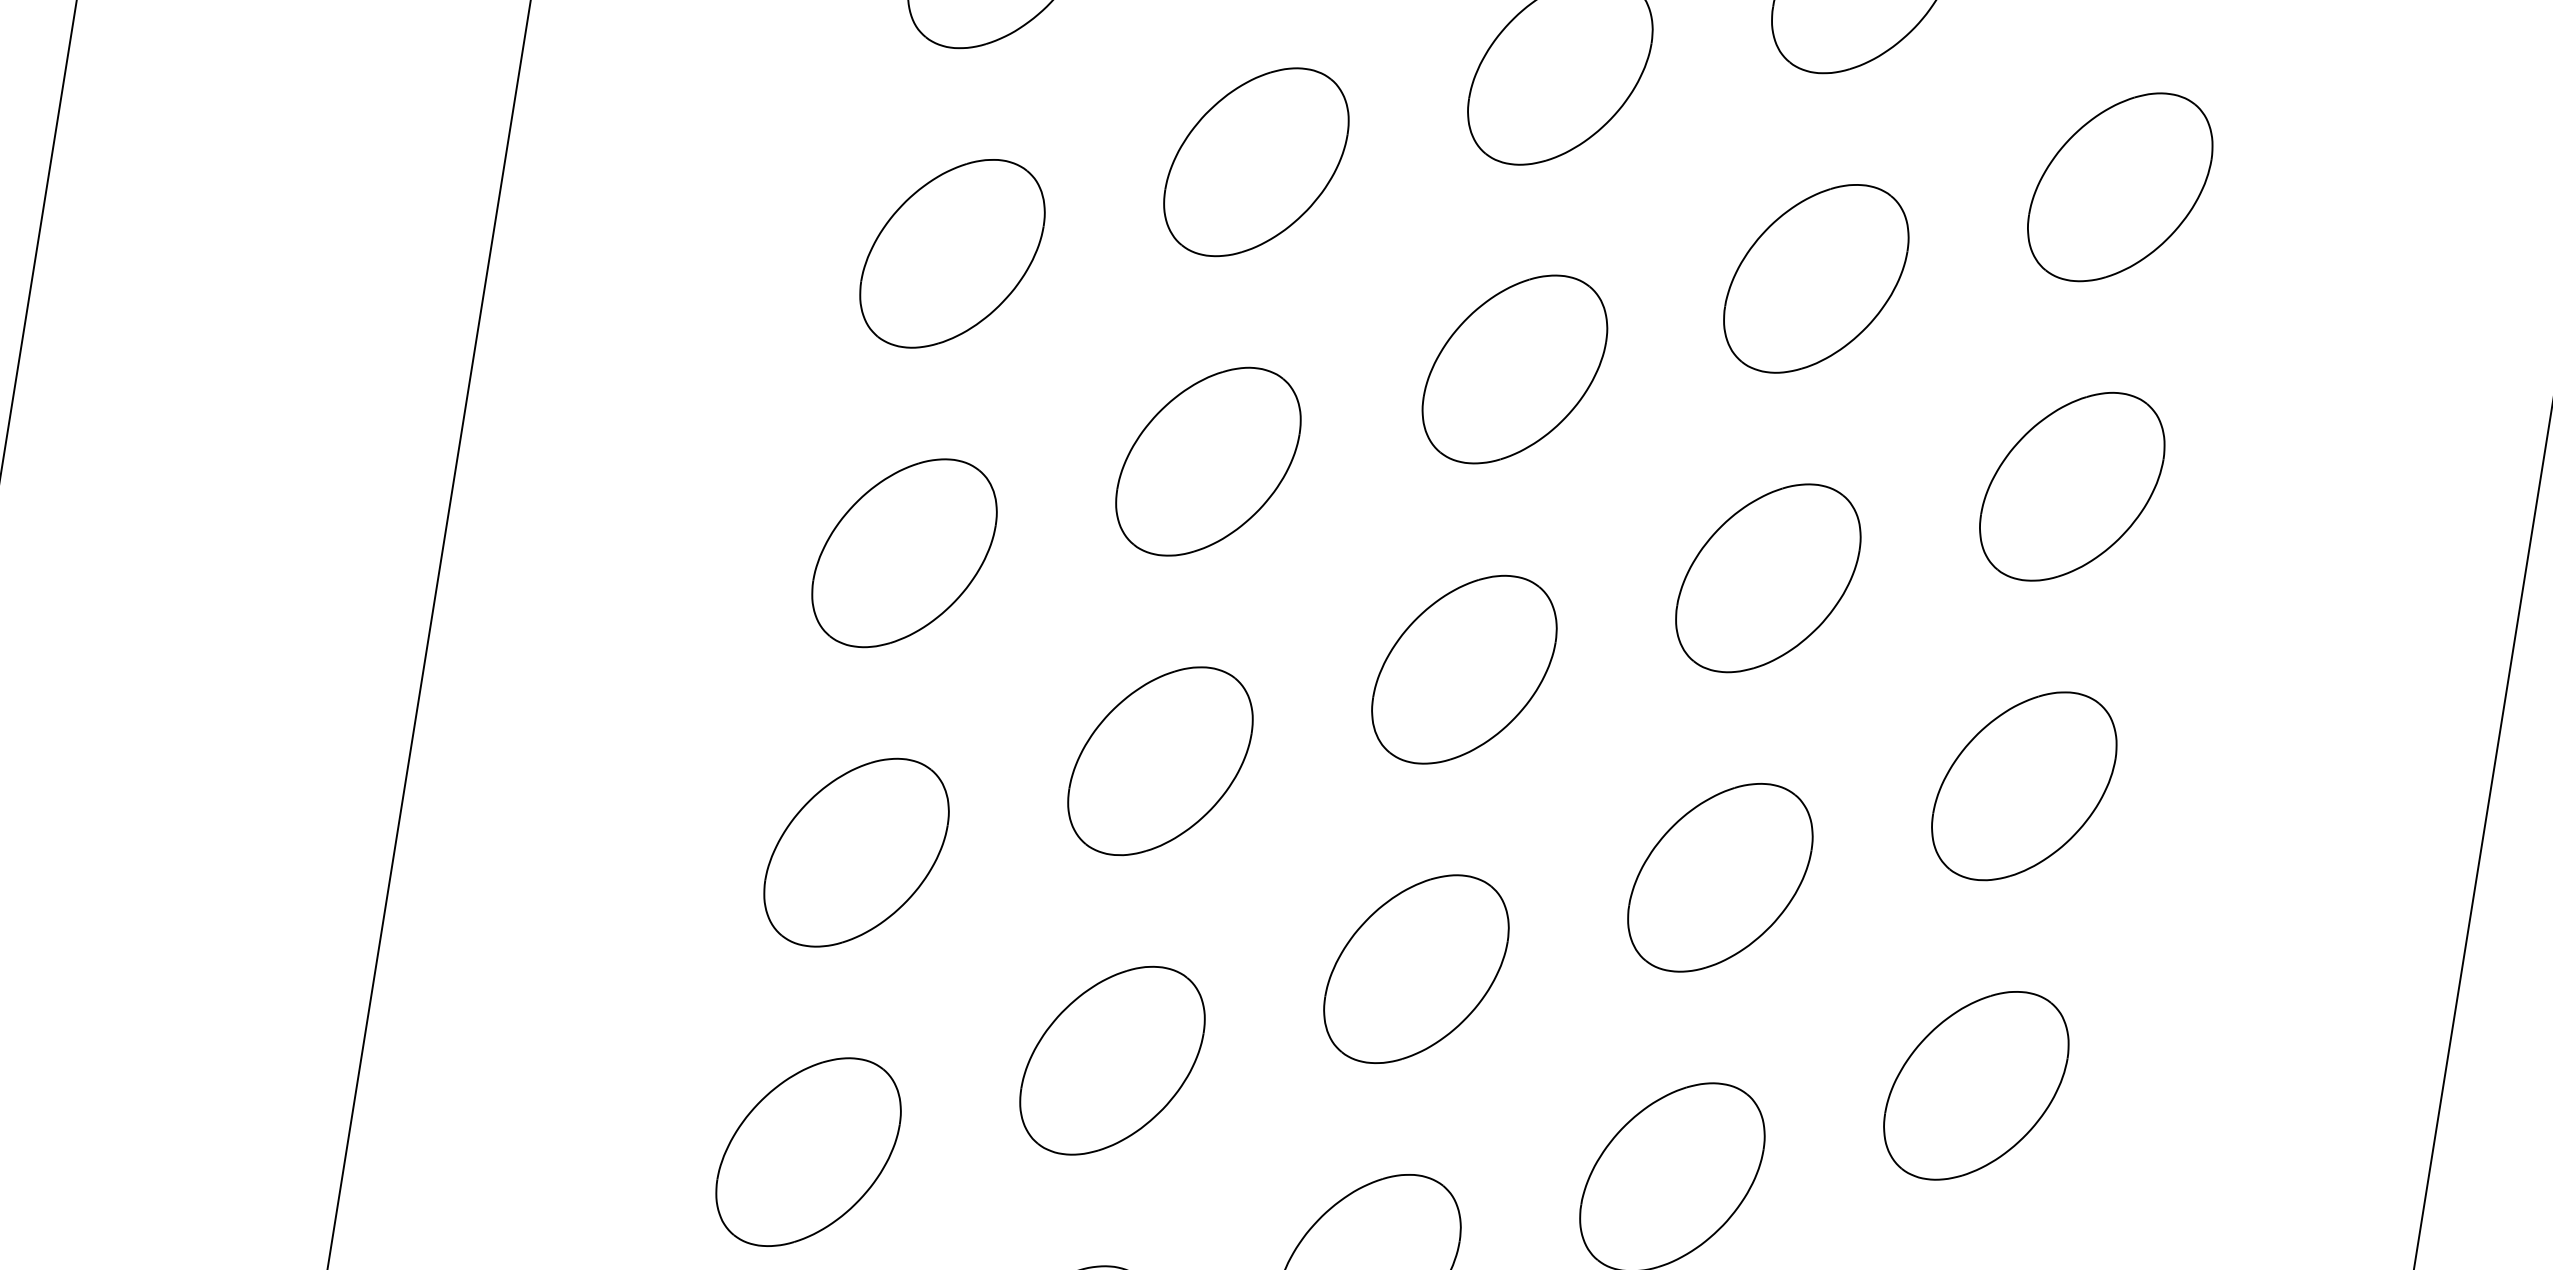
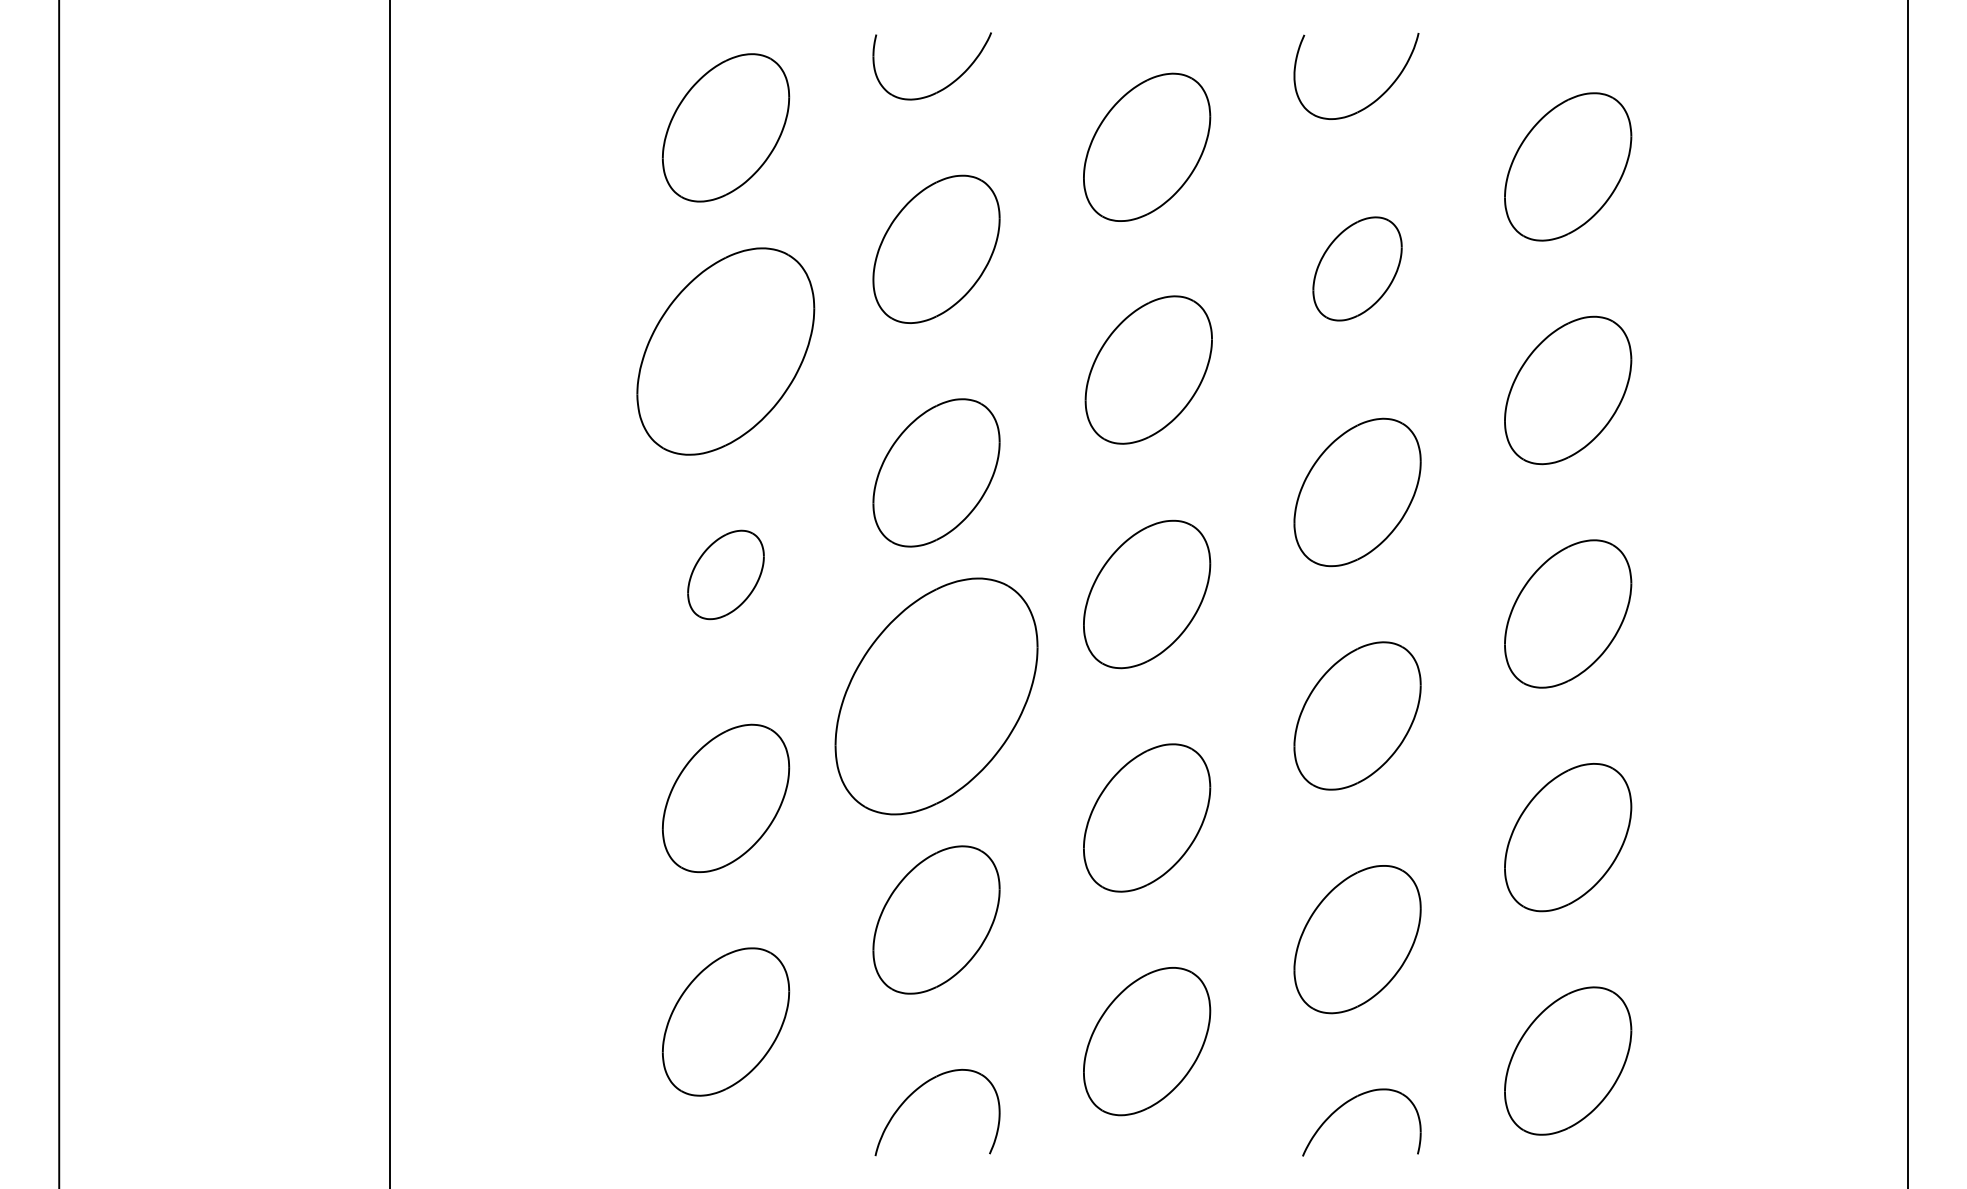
part: (953, 252) -> (726, 350), size x1.4
part: (1816, 278) -> (1357, 268), size x0.7
part: (903, 552) -> (725, 574), size x0.6
part: (1160, 761) -> (936, 696), size x1.6

